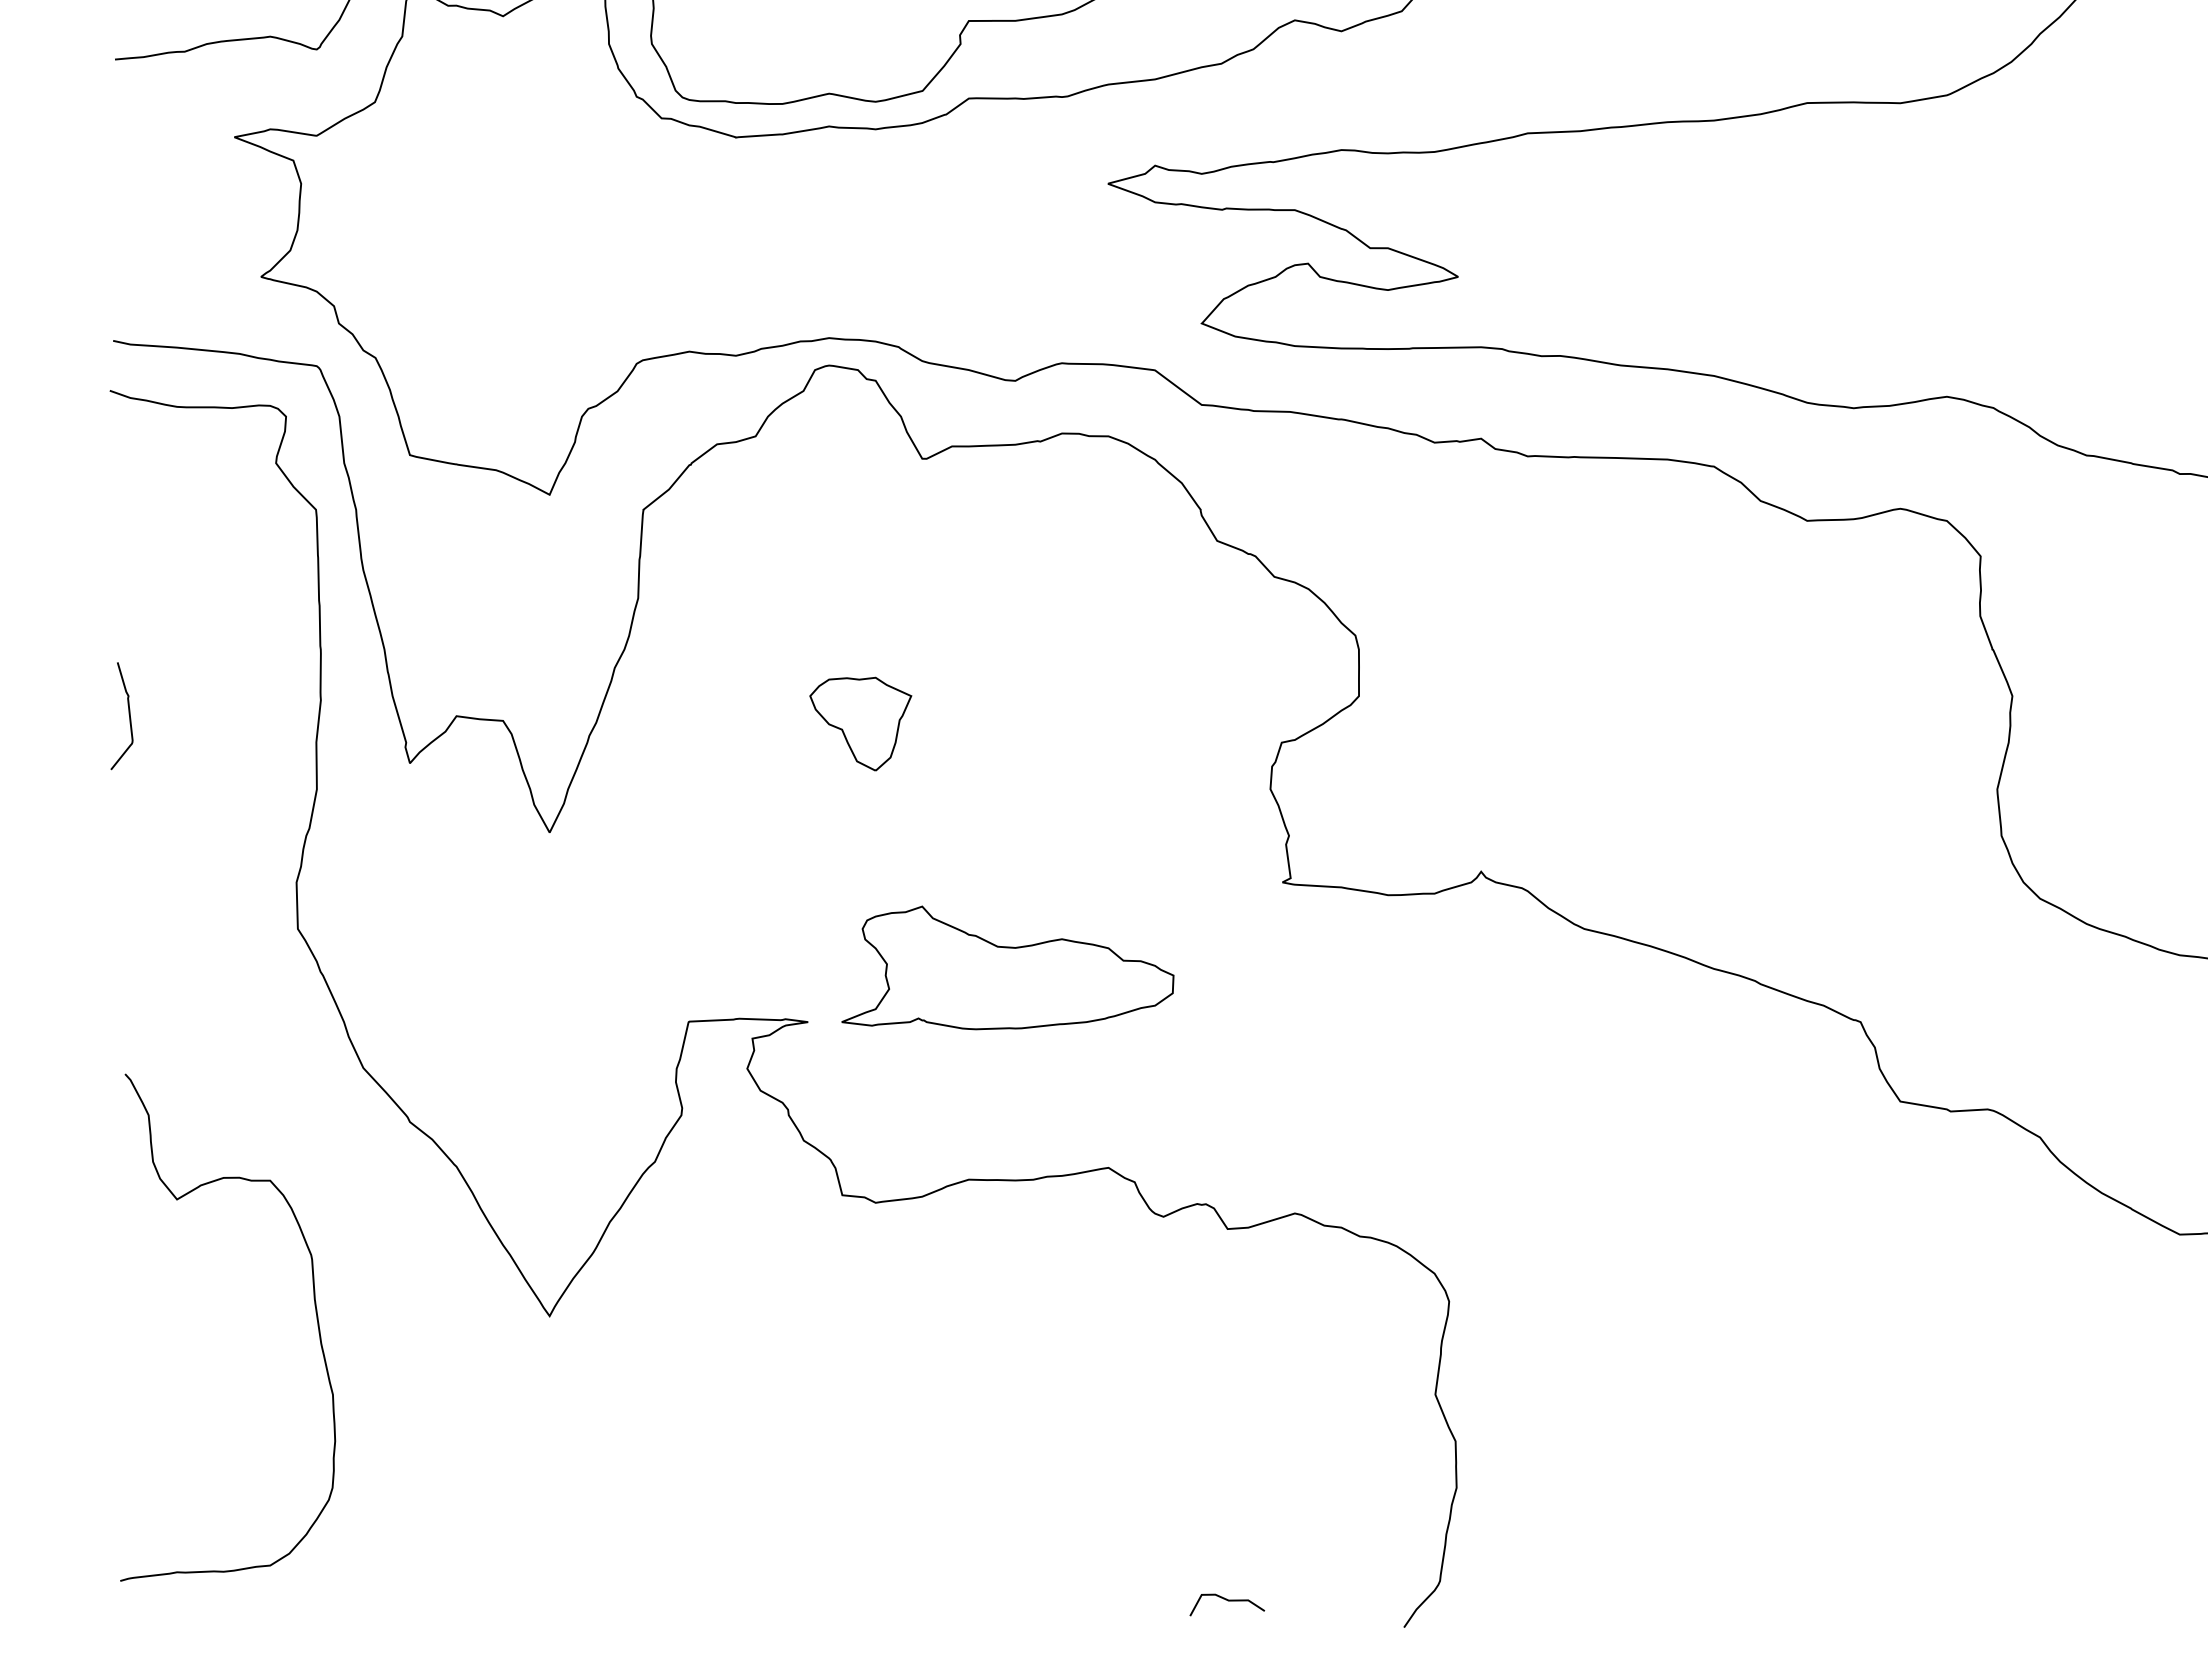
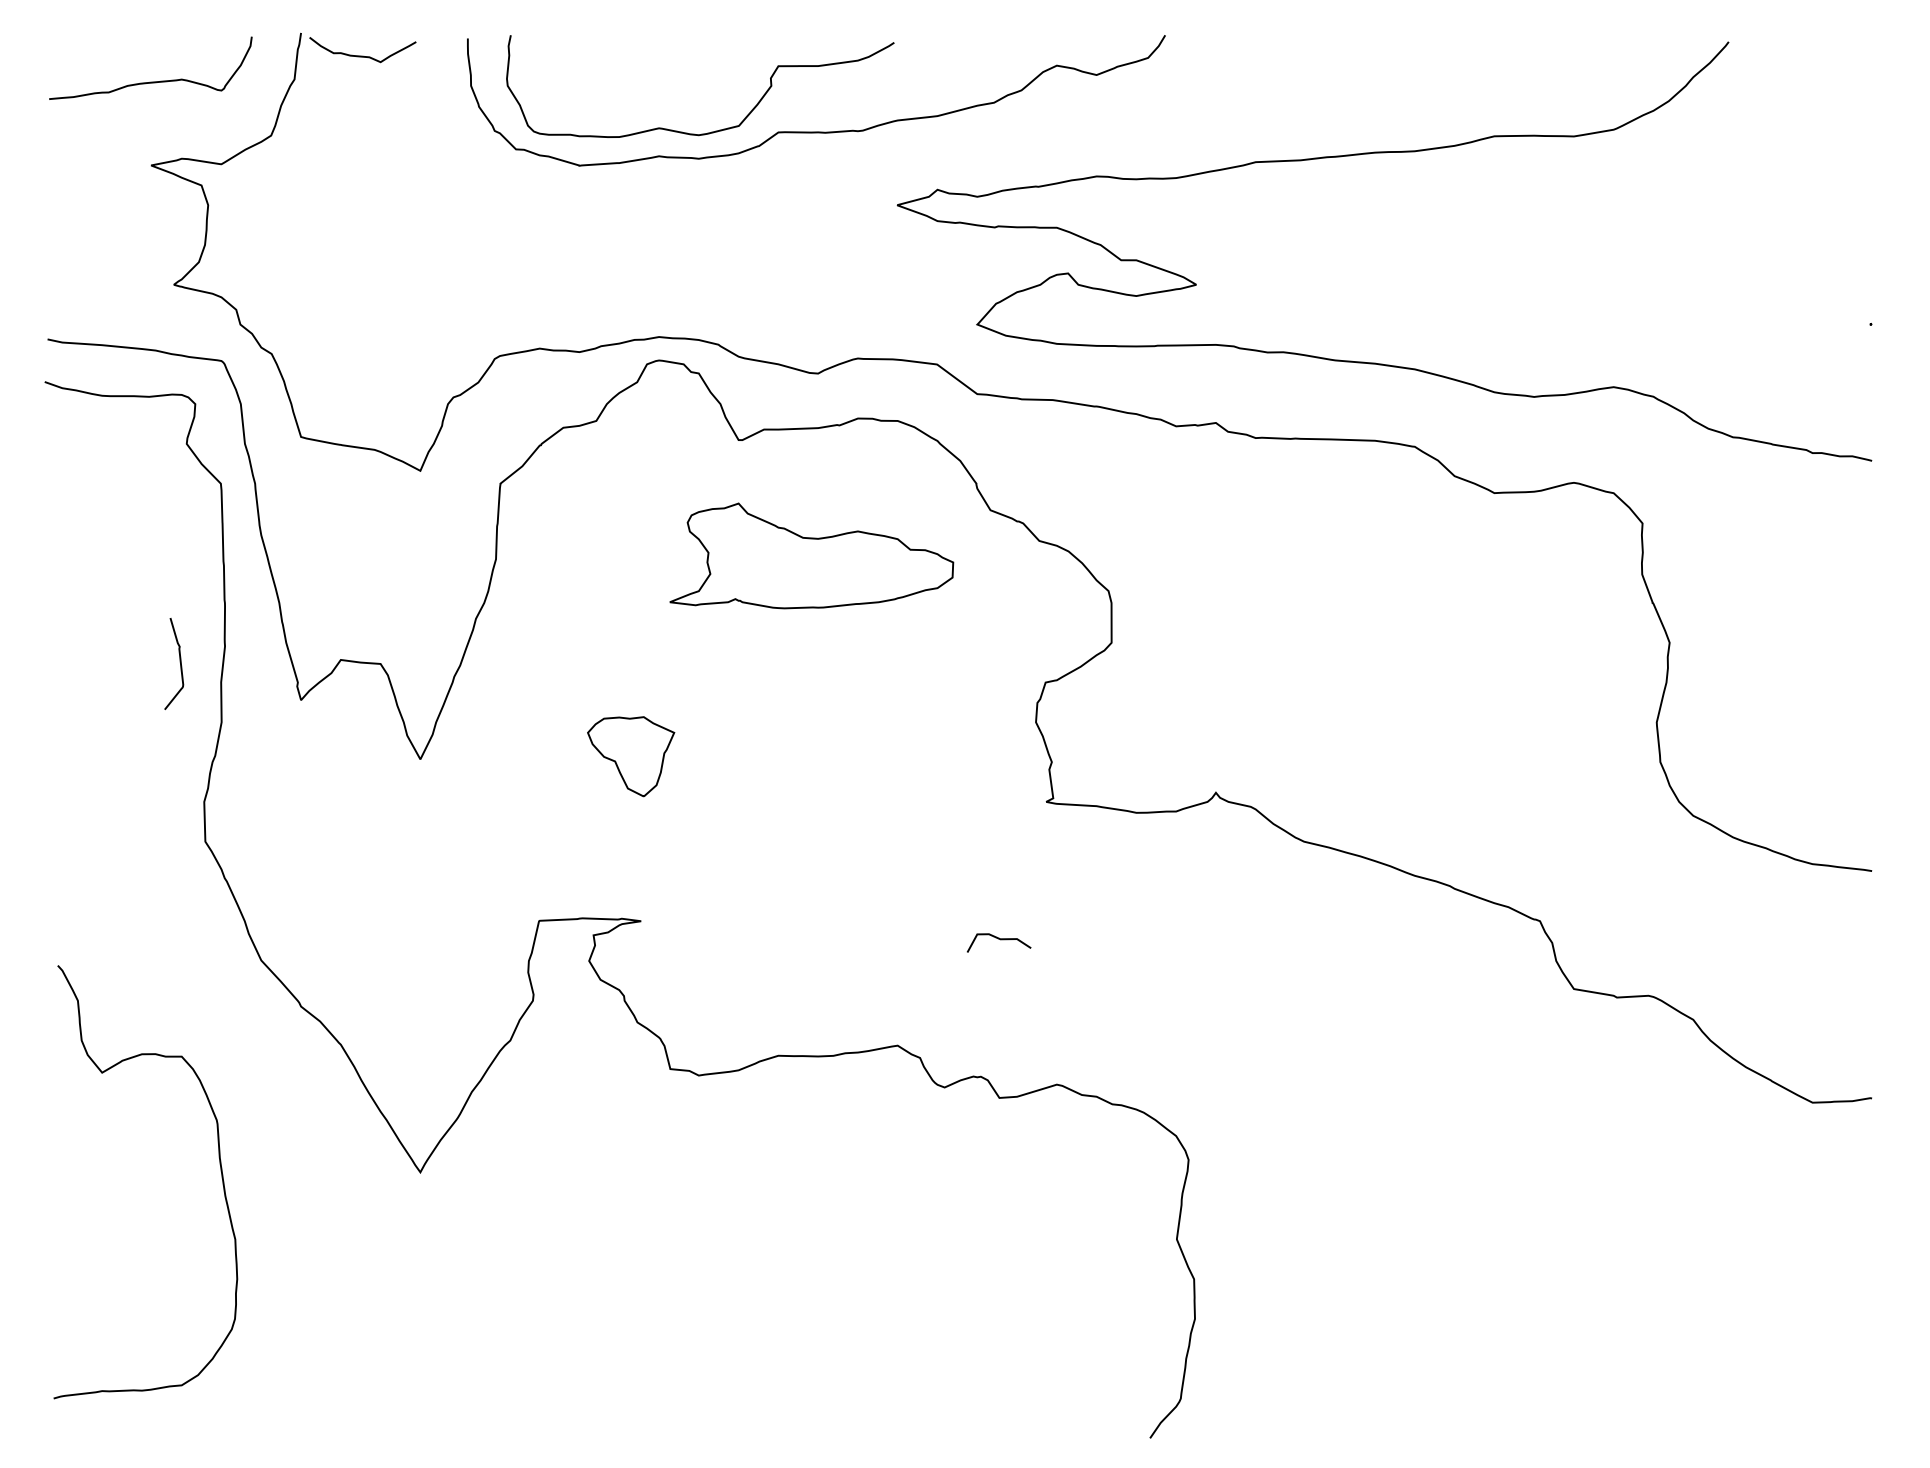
curve: (128, 714) -> (179, 662), moved
part: (861, 723) -> (631, 756), moved
part: (1007, 967) -> (811, 555), moved
curve: (1228, 1602) -> (1000, 940), moved

